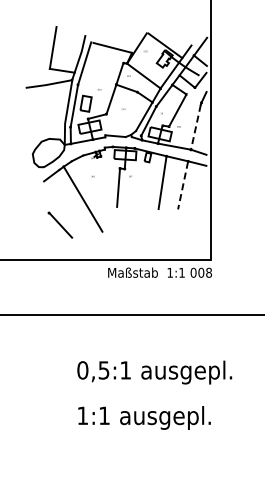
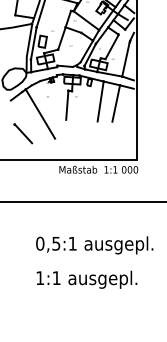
line: (195, 127) -> (125, 59), dashed -> solid
line: (182, 186) -> (115, 104), dashed -> solid
text: (209, 272) -> (136, 169), 008 -> 000

